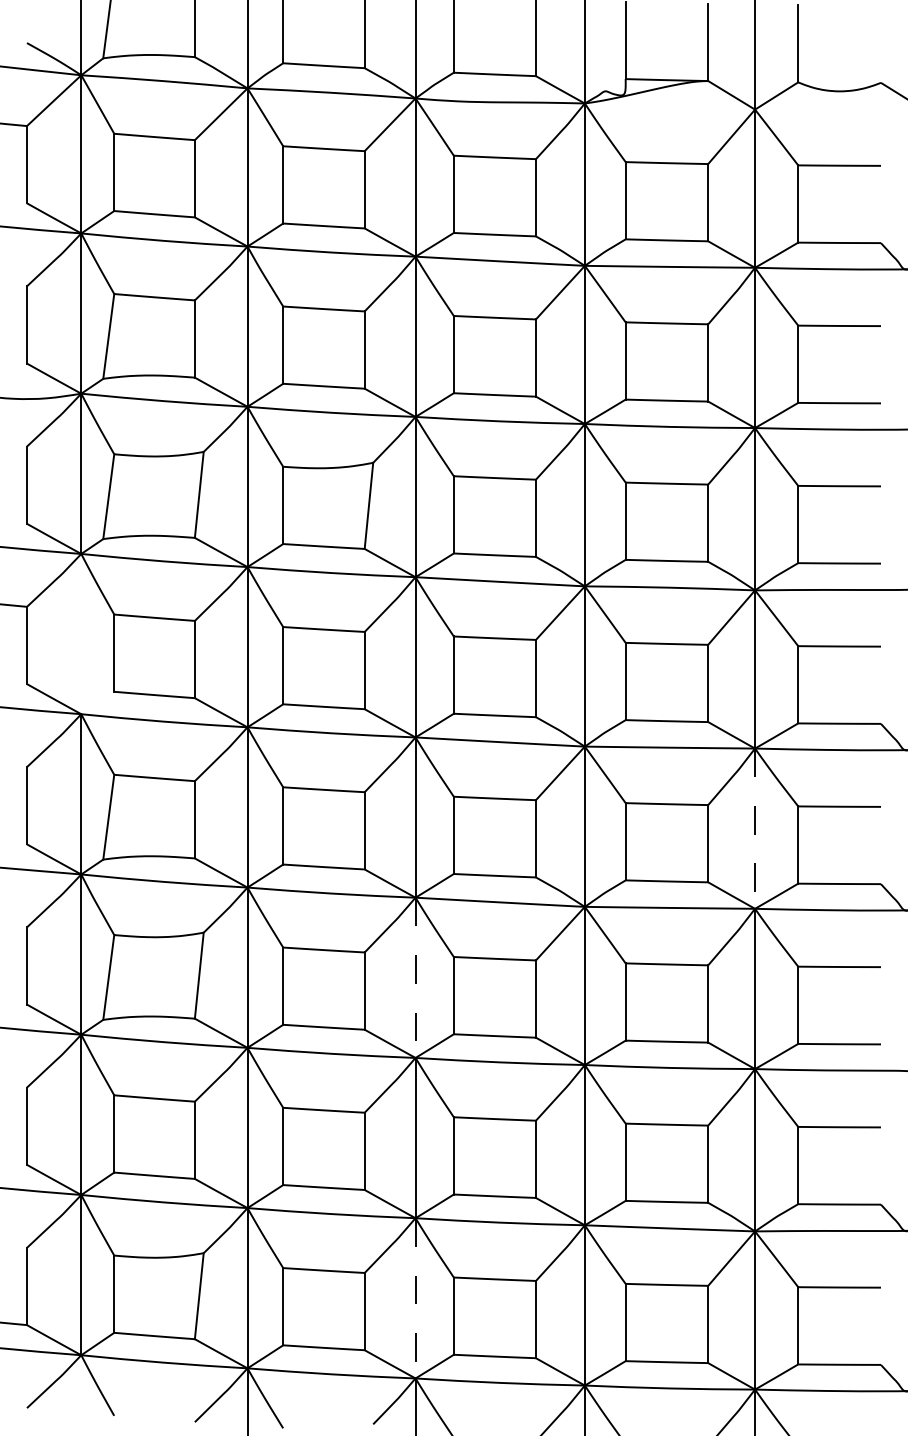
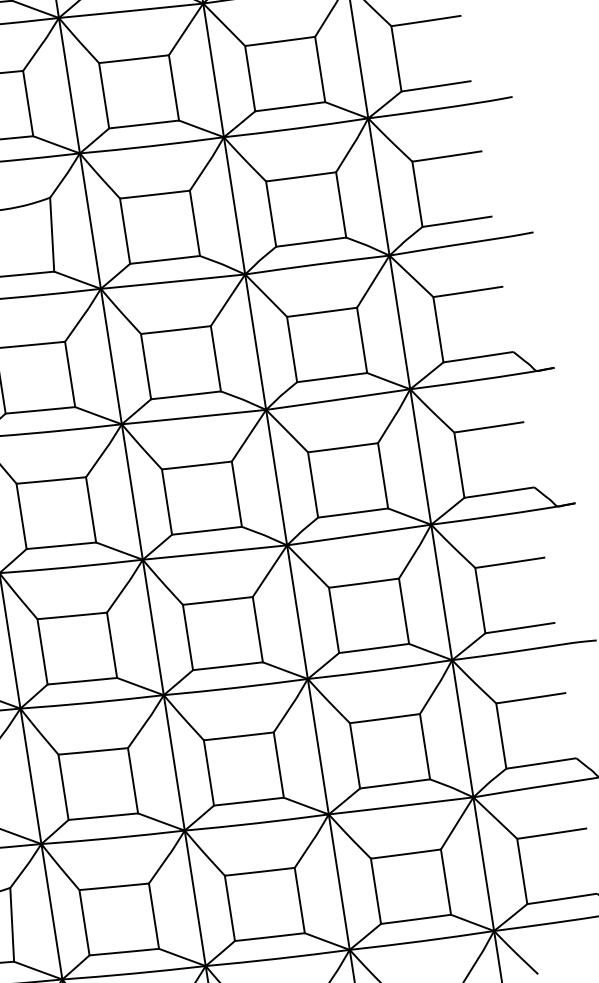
line: (755, 829) -> (421, 457), dashed -> solid
line: (415, 978) -> (153, 628), dashed -> solid
line: (415, 1298) -> (195, 898), dashed -> solid

